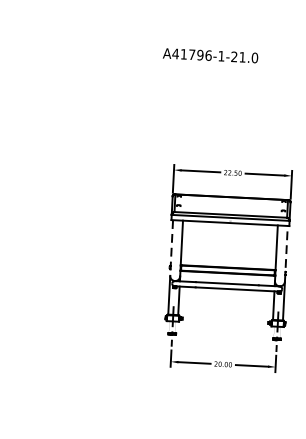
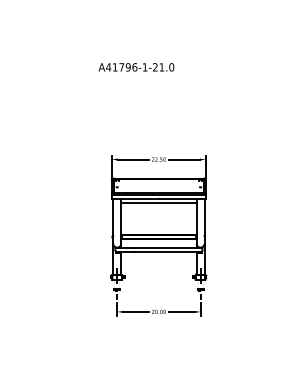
line: (229, 226) -> (158, 202), added
line: (171, 249) -> (113, 222), dashed -> solid
line: (286, 253) -> (204, 221), dashed -> solid

